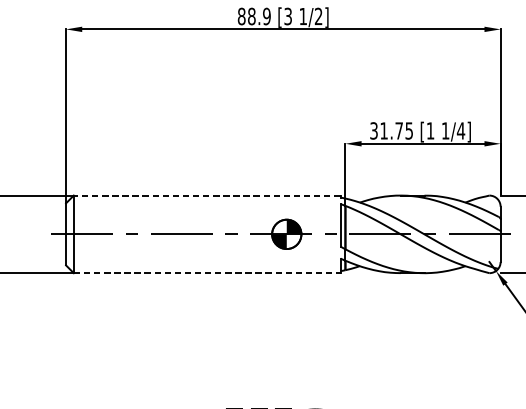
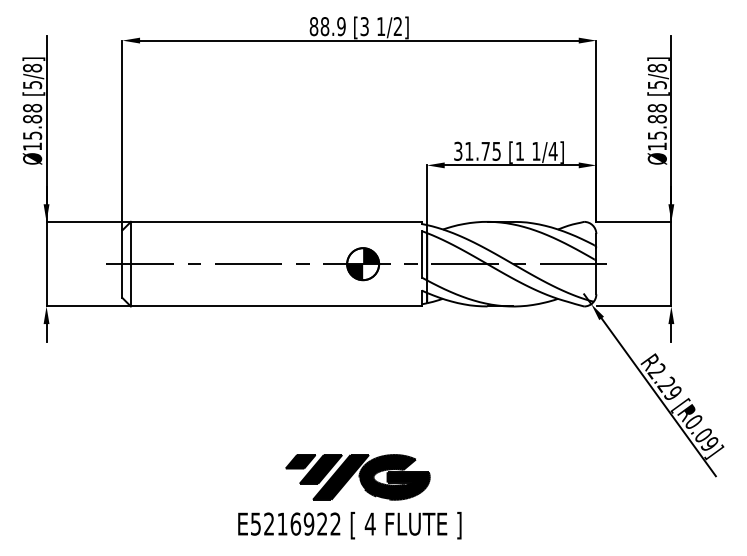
line: (206, 195) -> (275, 221), dashed -> solid
line: (207, 273) -> (276, 306), dashed -> solid

